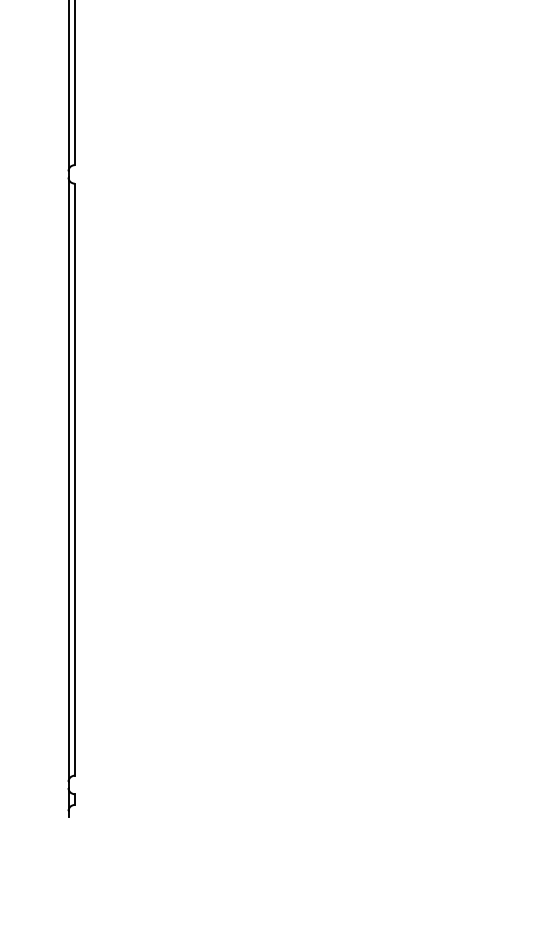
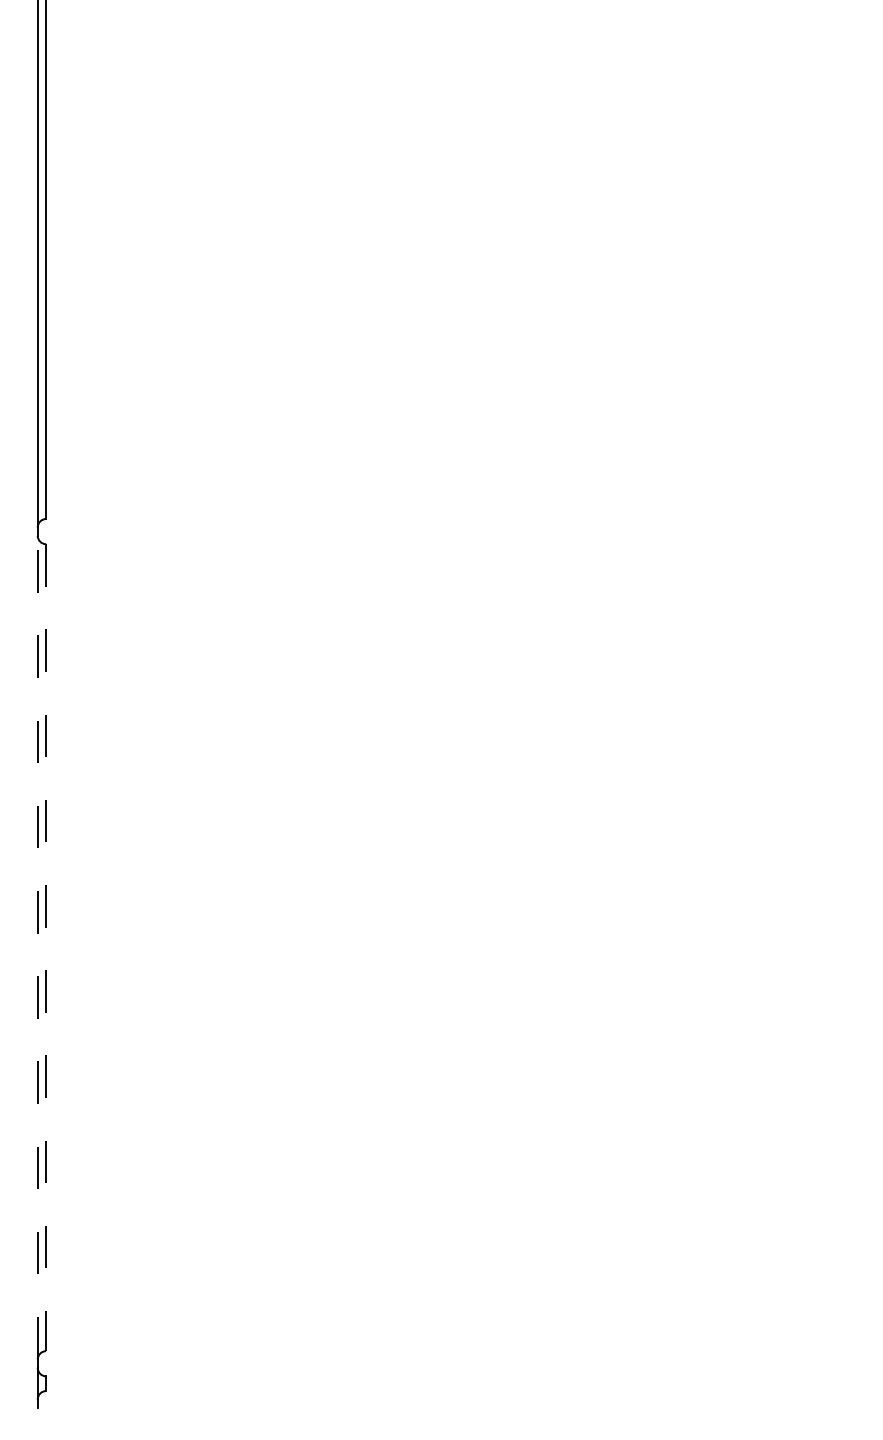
line: (68, 479) -> (37, 947), solid -> dashed
line: (74, 480) -> (46, 948), solid -> dashed

